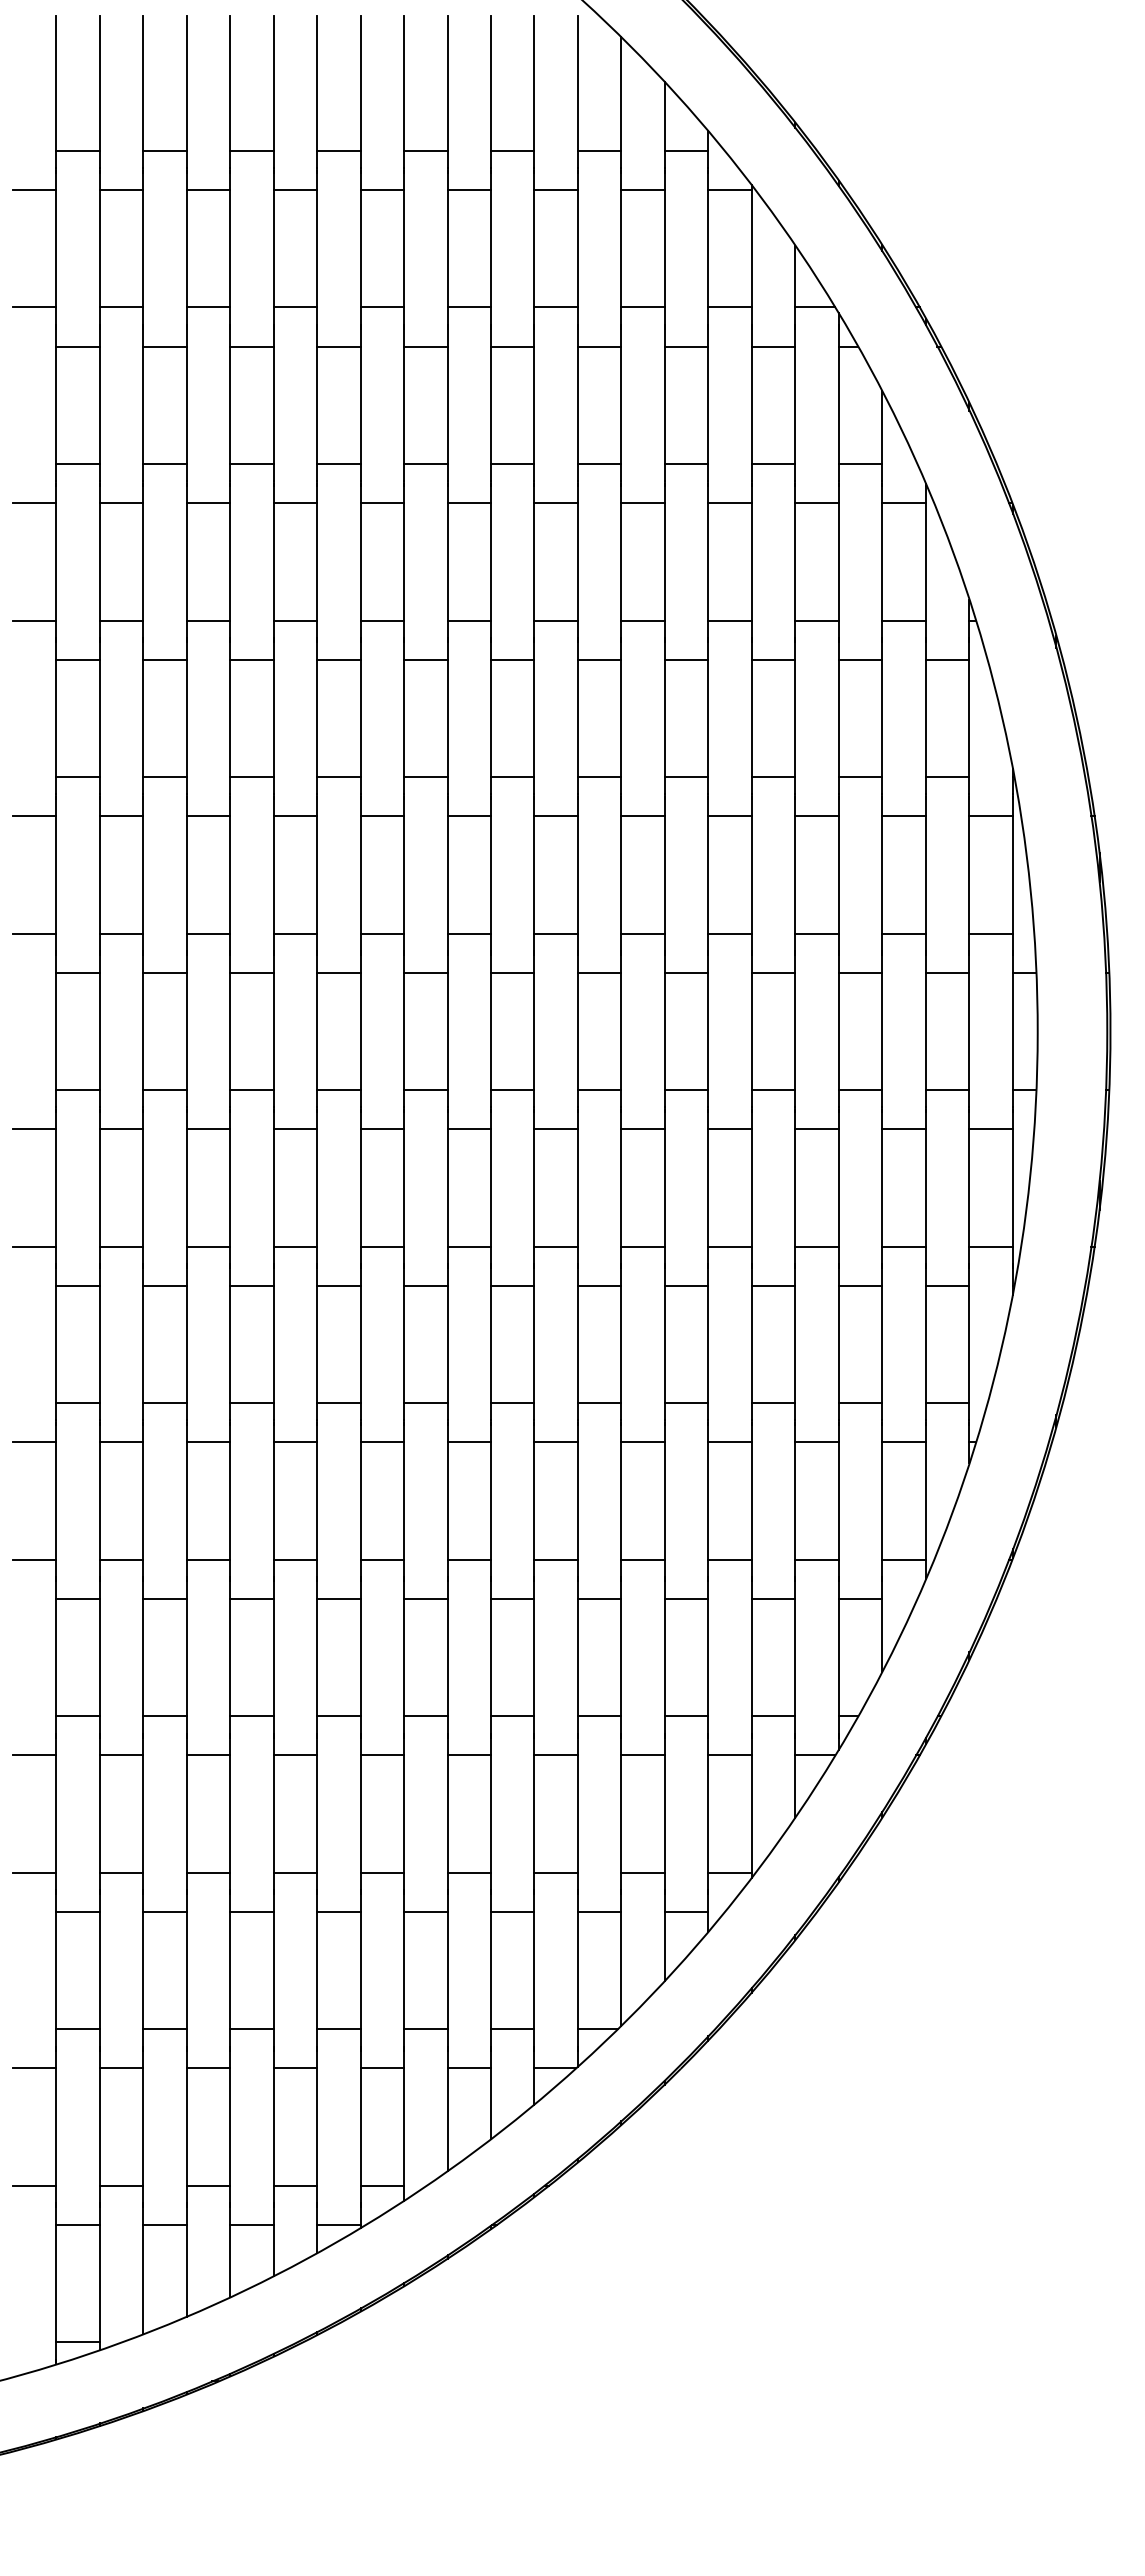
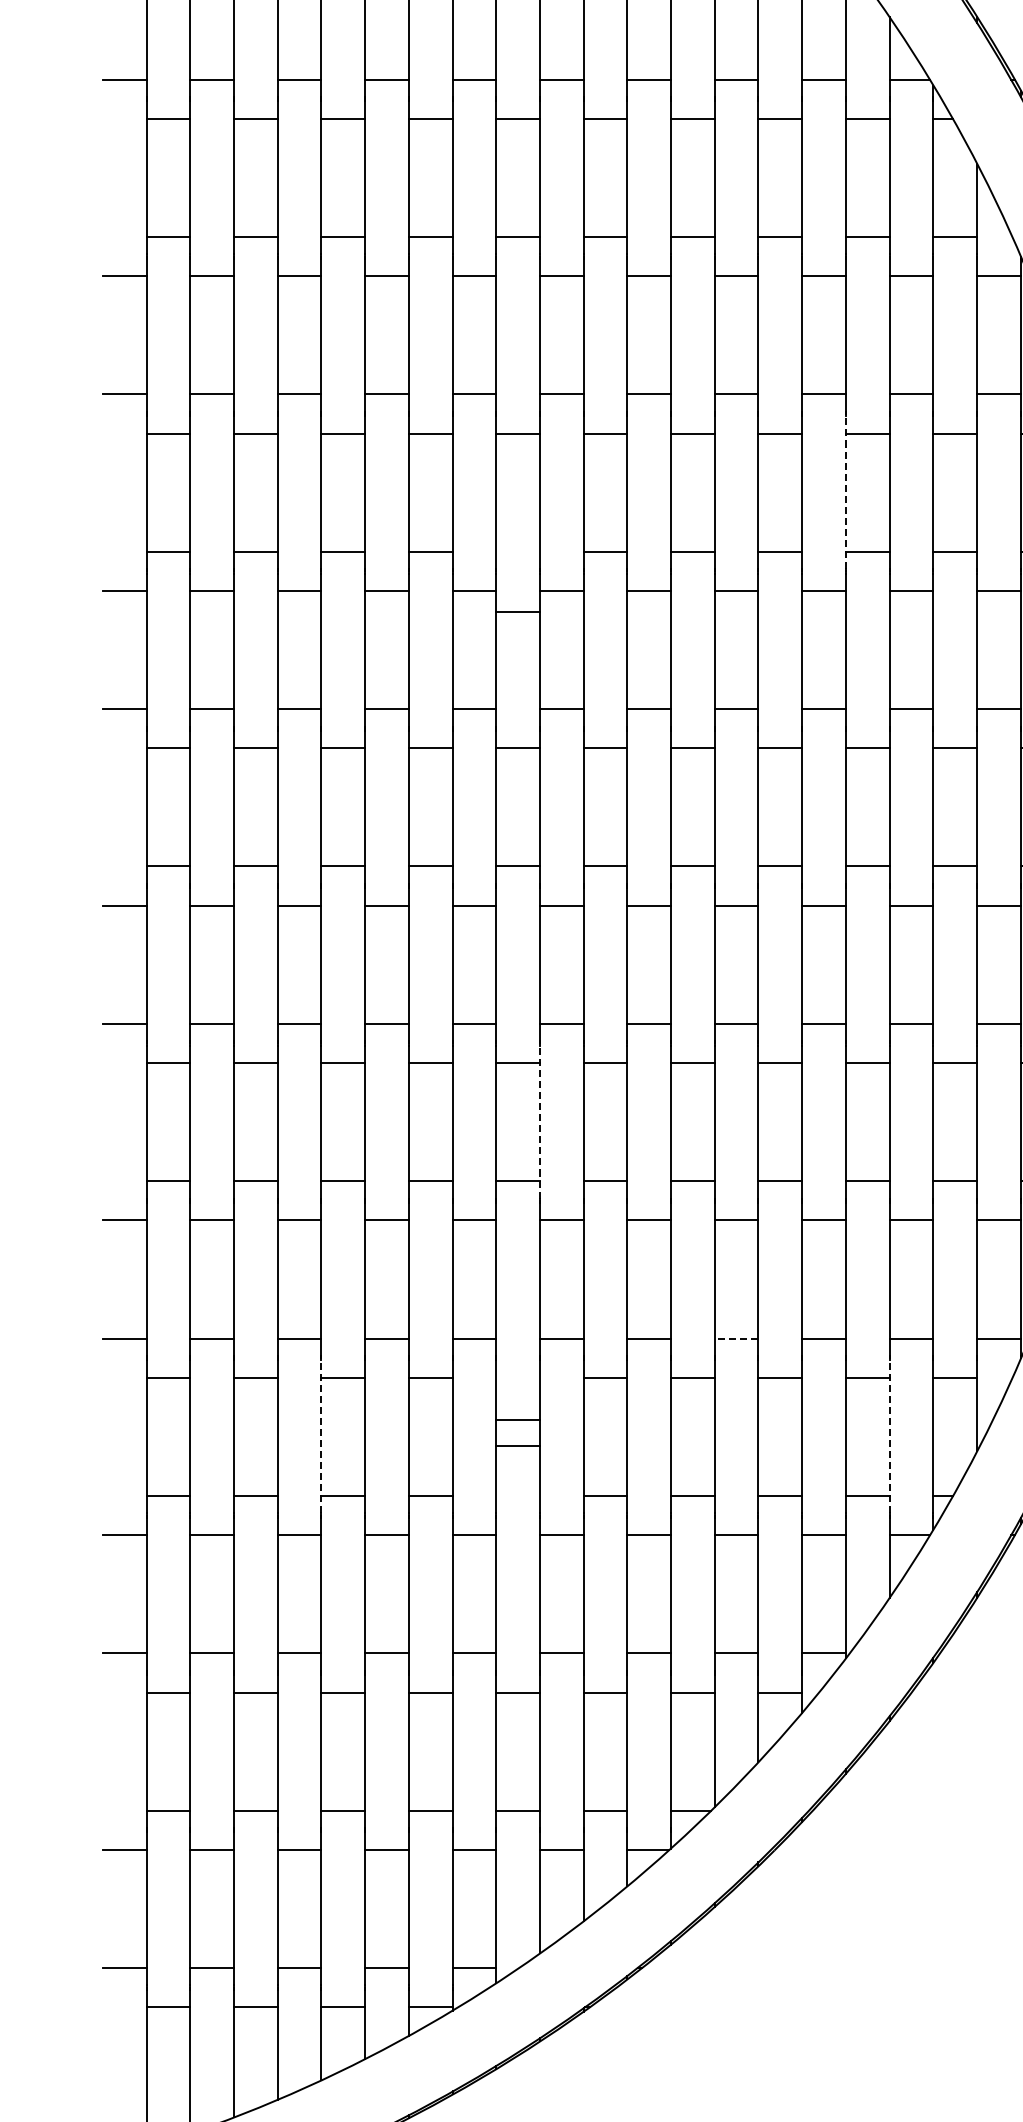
line: (751, 717) -> (845, 491), solid -> dashed
line: (425, 777) -> (517, 612), moved
line: (447, 1343) -> (539, 1121), solid -> dashed
line: (643, 1559) -> (736, 1338), solid -> dashed
line: (425, 1598) -> (517, 1419), moved
line: (230, 1656) -> (321, 1435), solid -> dashed
line: (795, 1656) -> (889, 1435), solid -> dashed
line: (425, 1716) -> (517, 1445), moved

